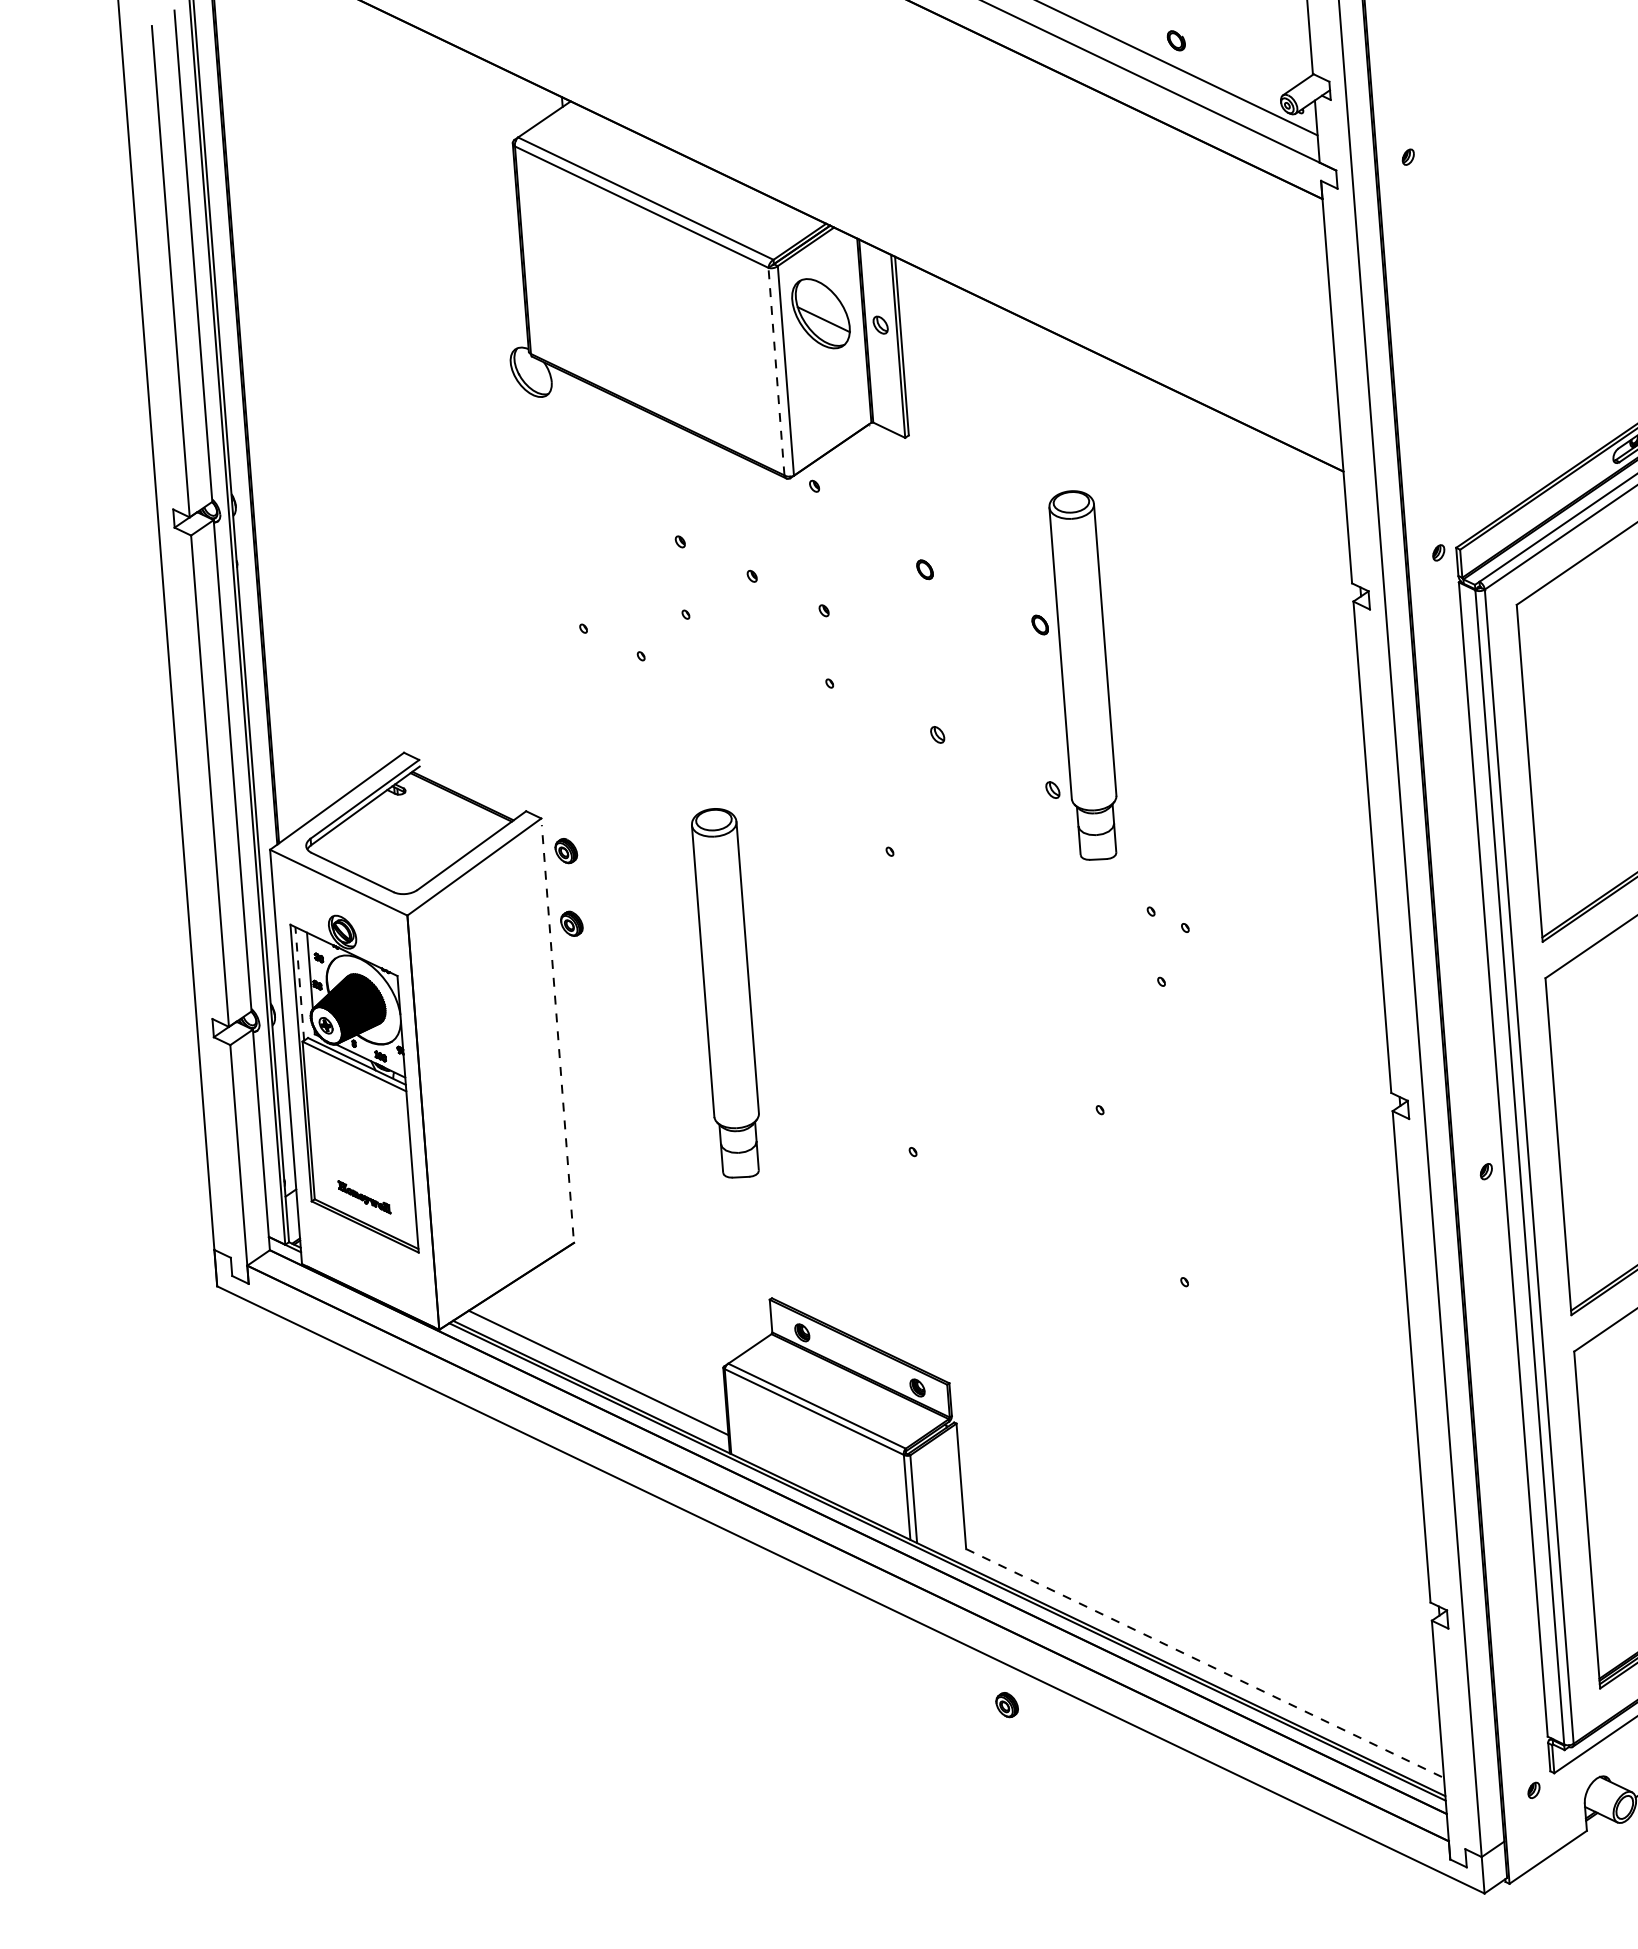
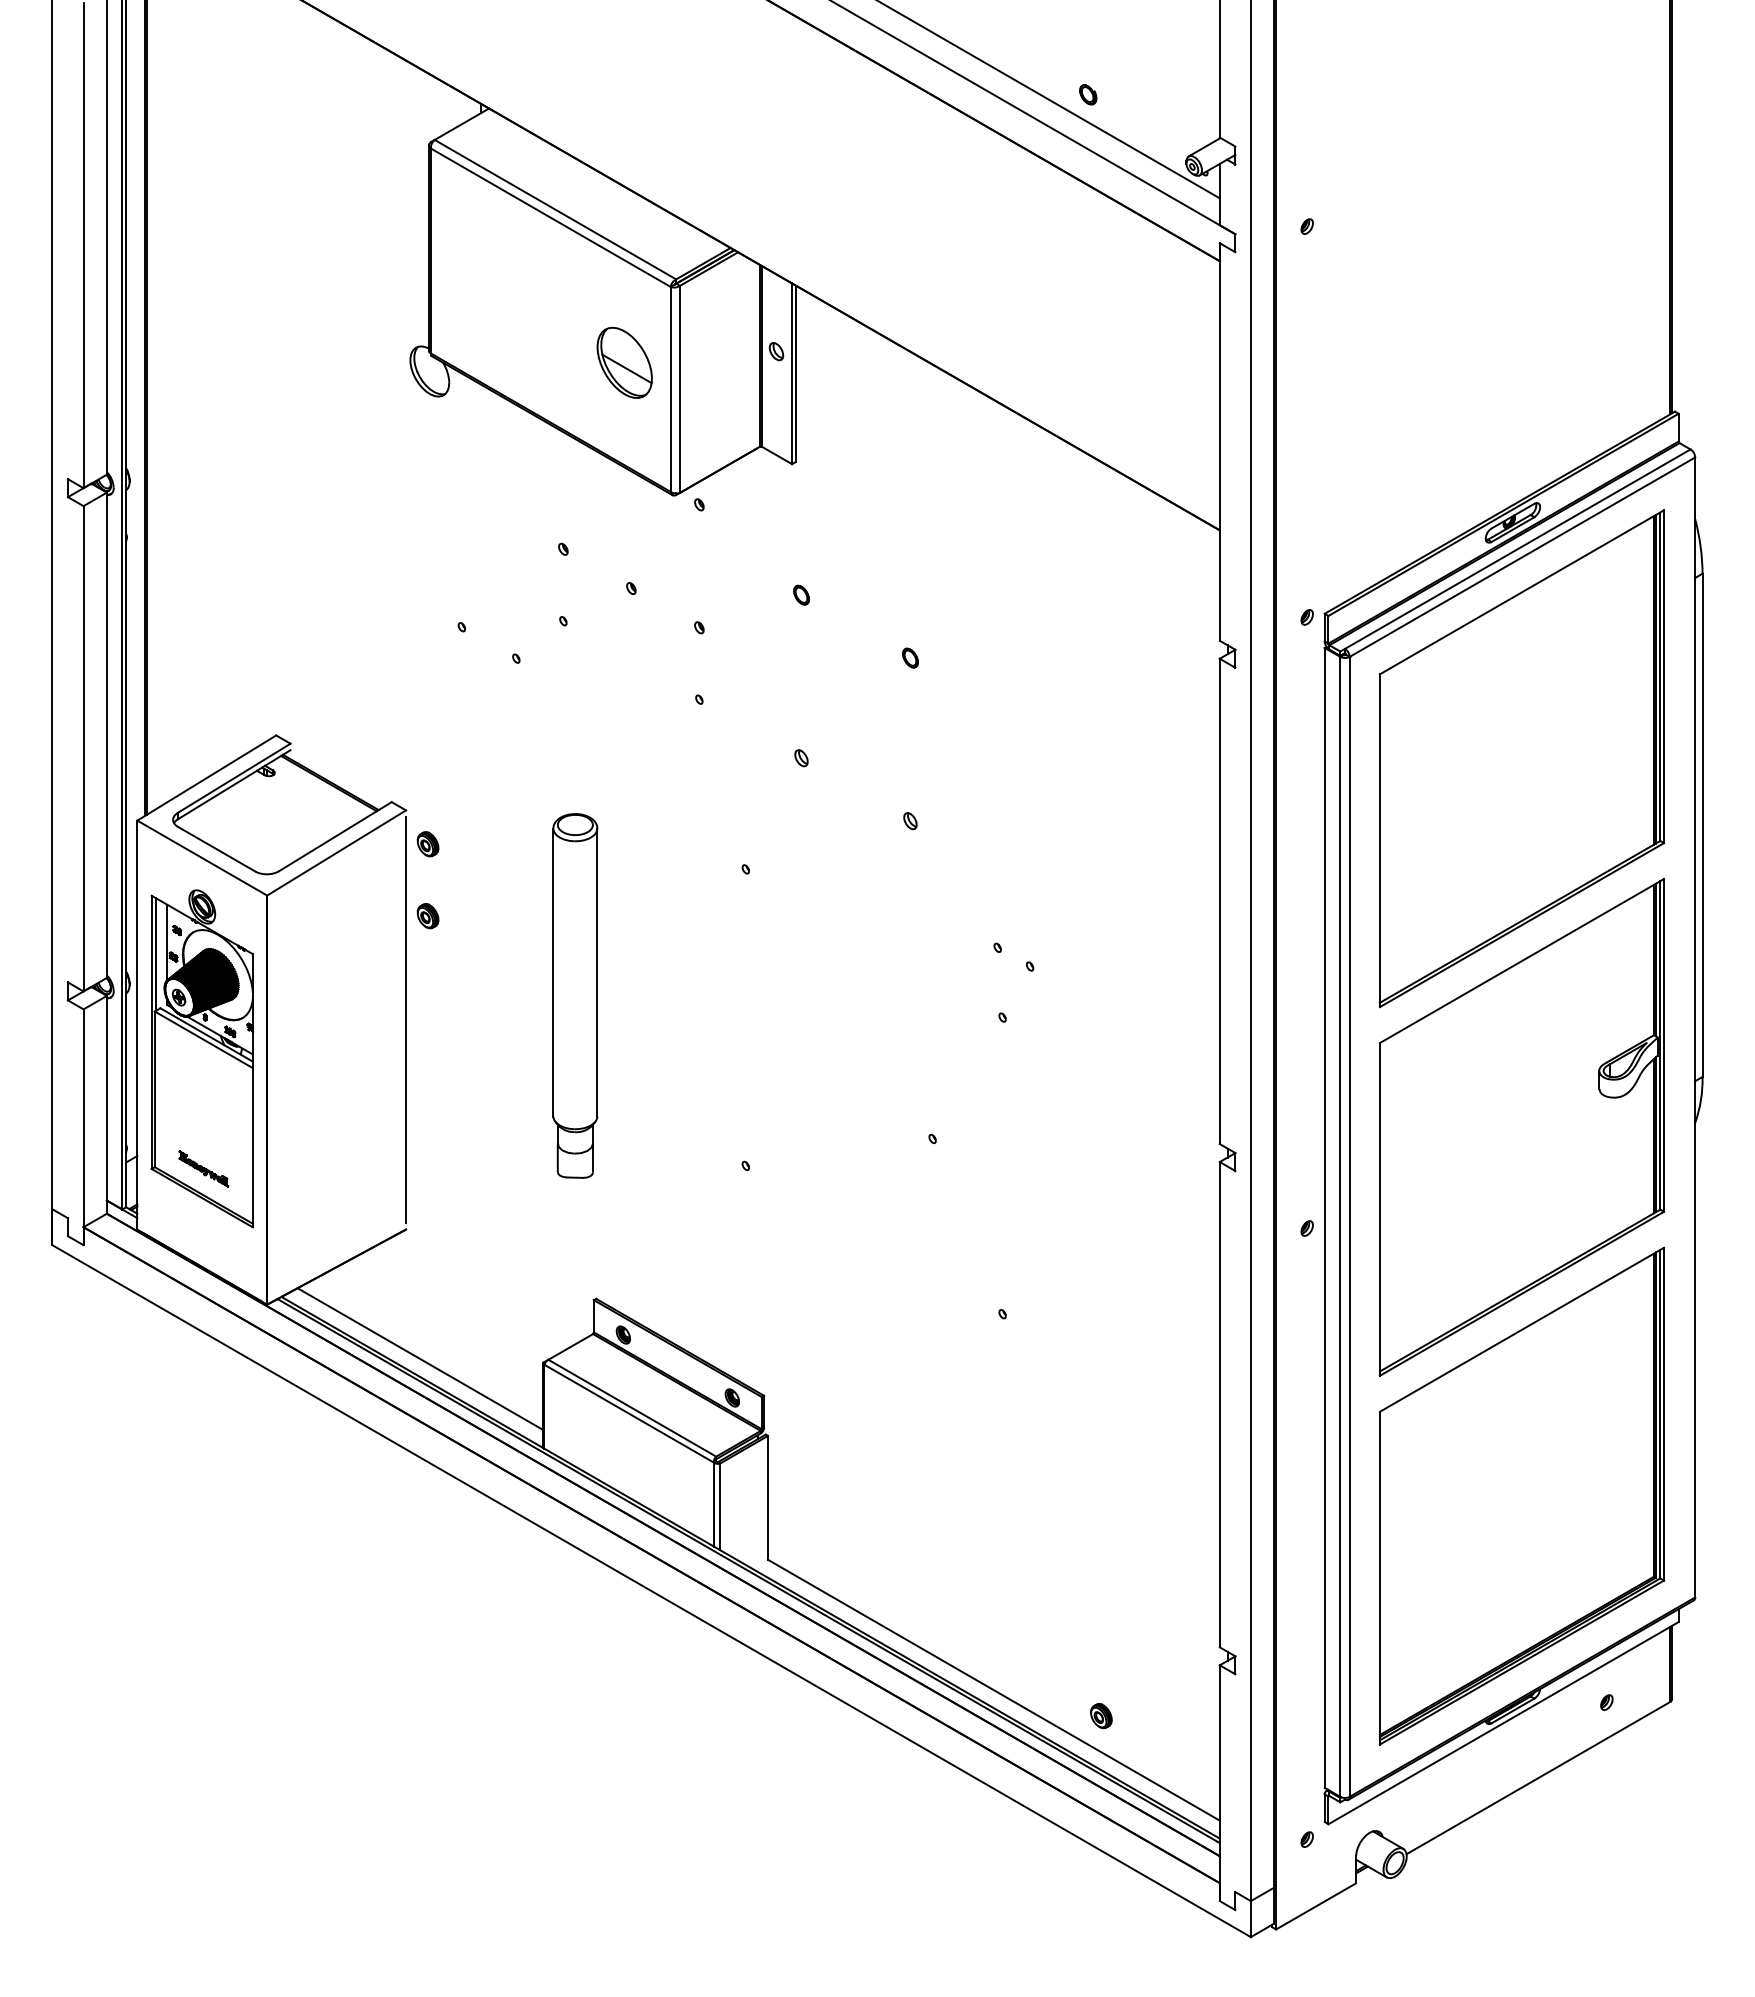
part: (820, 313) -> (624, 362), moved
line: (776, 370) -> (670, 388), dashed -> solid
part: (1084, 674) -> (950, 710), removed
line: (299, 983) -> (156, 954), dashed -> solid
line: (558, 1030) -> (406, 1019), dashed -> solid
line: (1204, 1663) -> (993, 1690), dashed -> solid
part: (1007, 1705) -> (1101, 1716), moved

